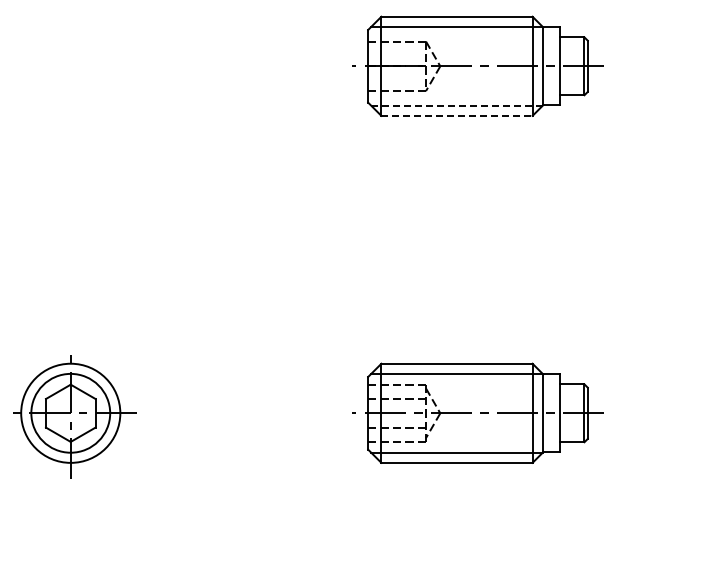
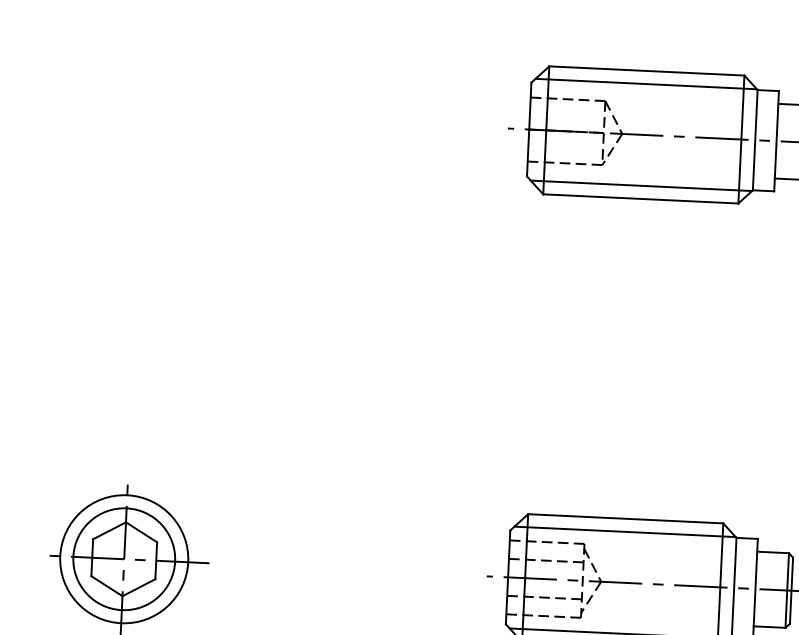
line: (457, 105) -> (642, 185), dashed -> solid
line: (457, 115) -> (641, 198), dashed -> solid

